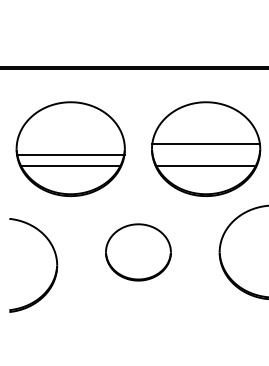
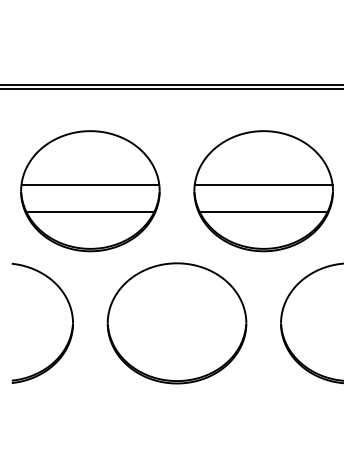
line: (70, 155) -> (90, 185), moved
part: (138, 252) -> (177, 323), size x1.67
part: (55, 269) -> (70, 328), moved

